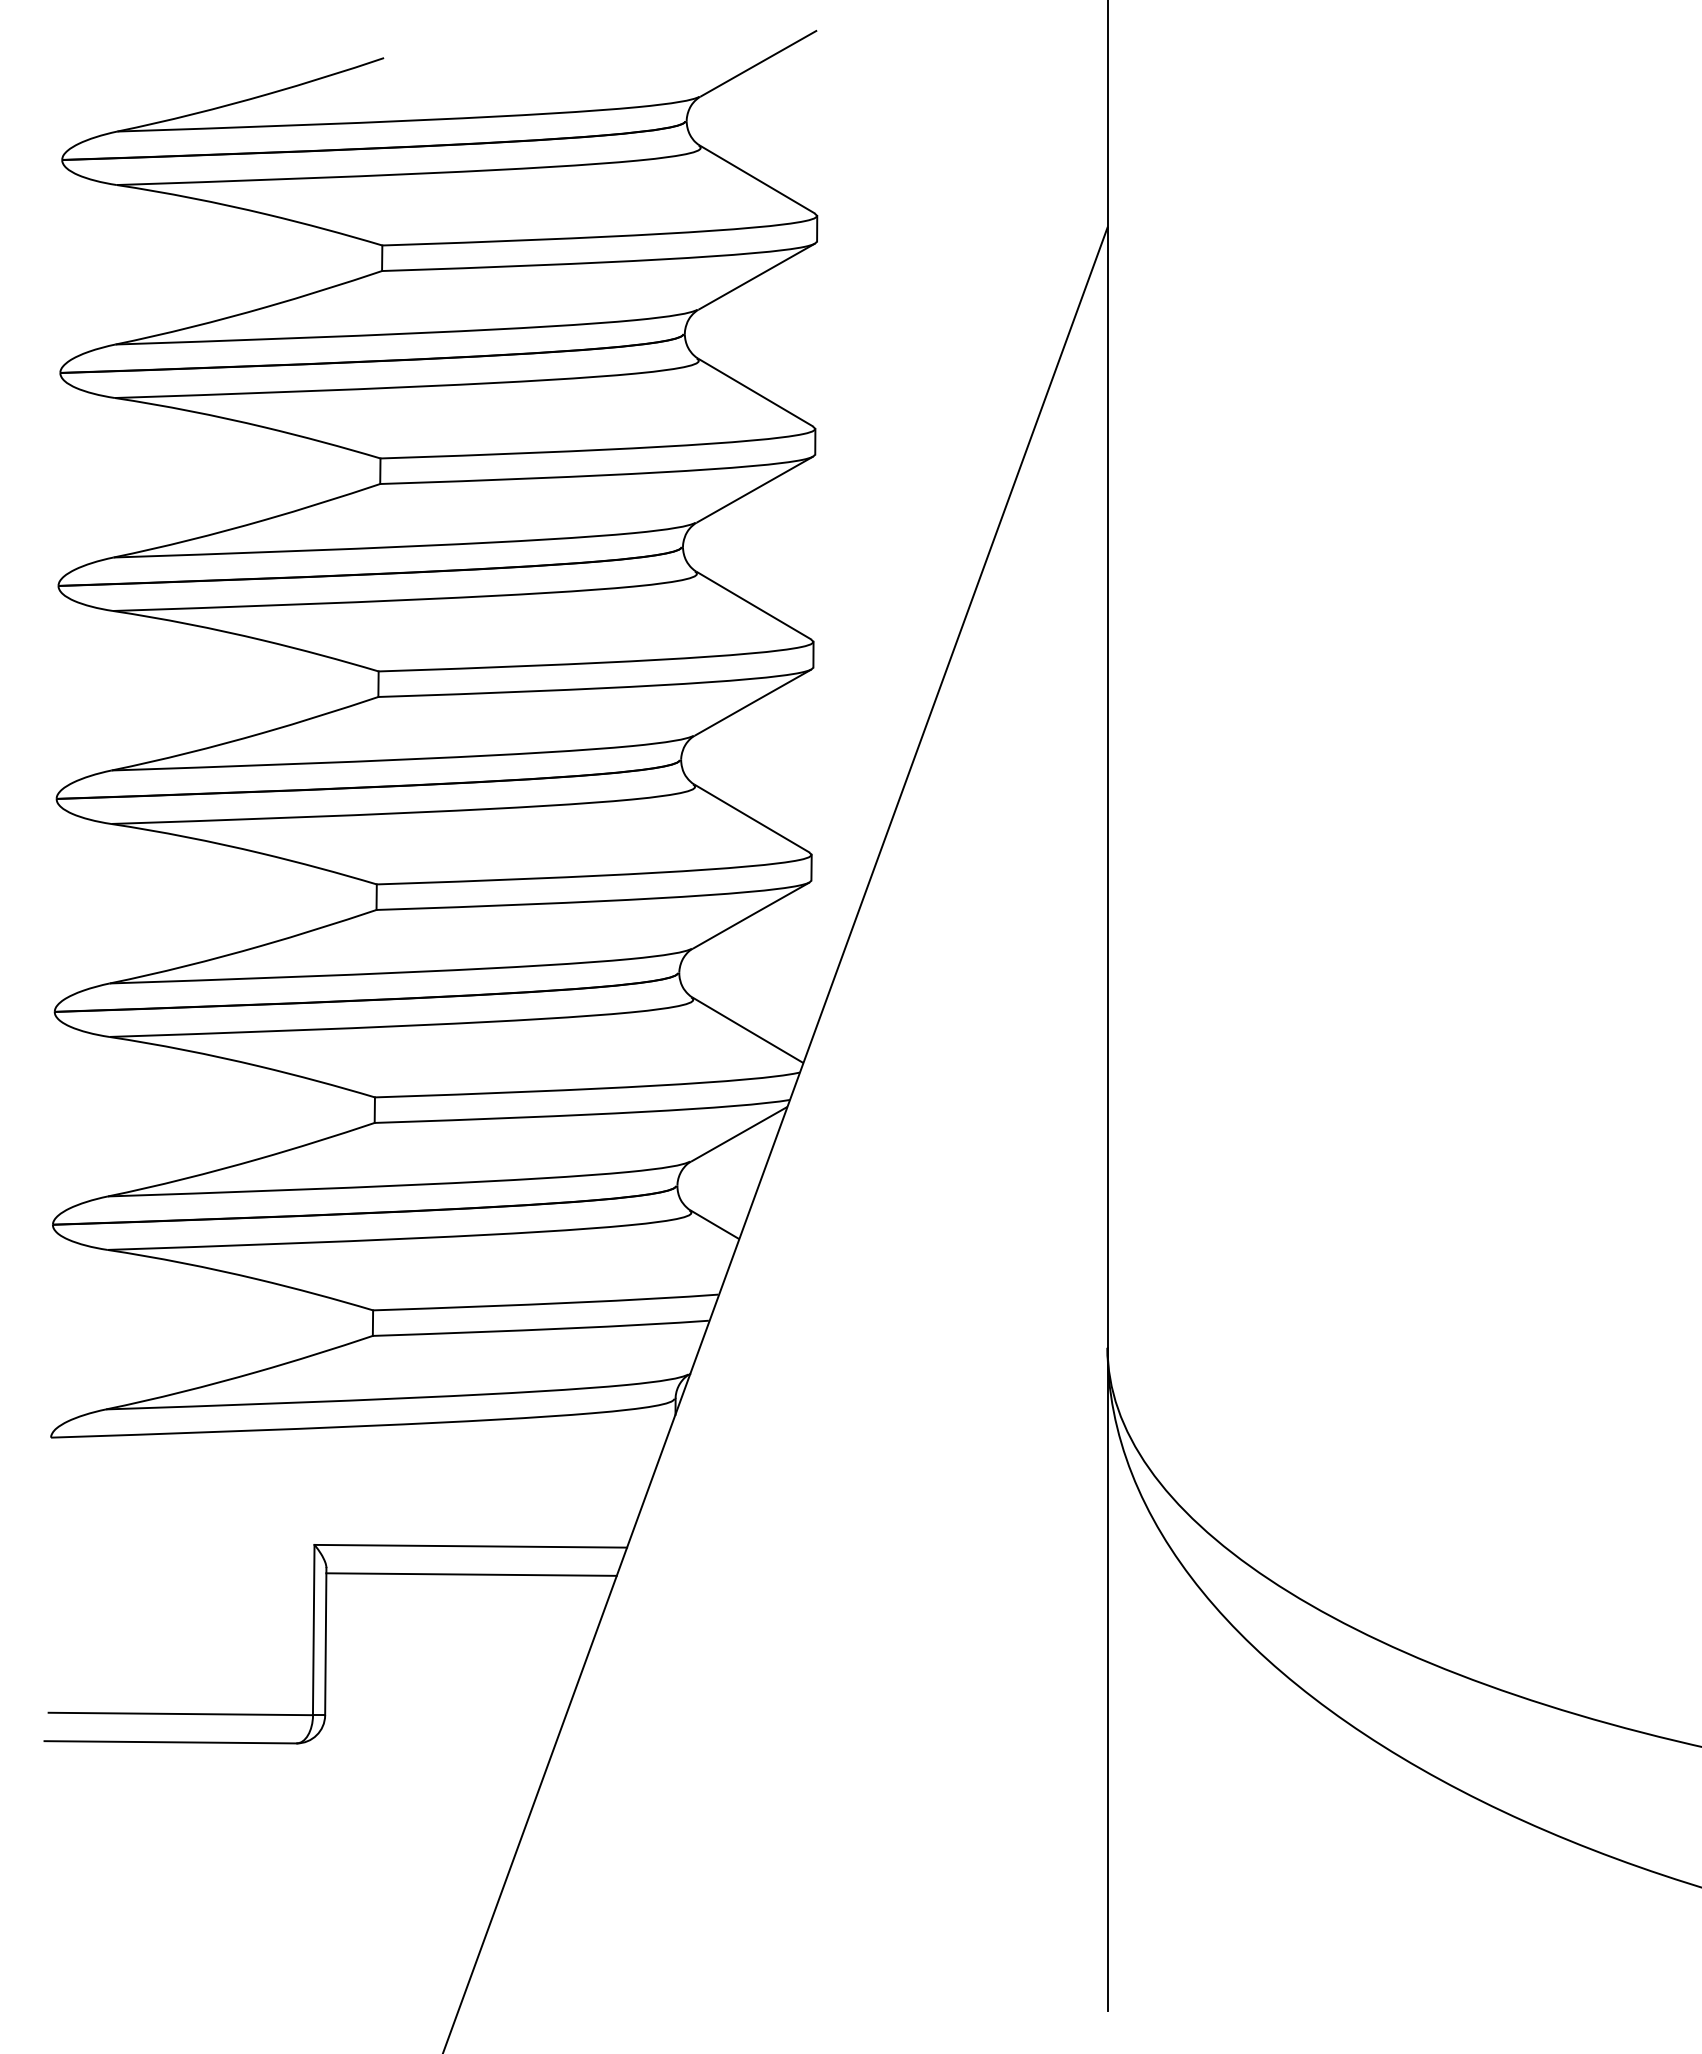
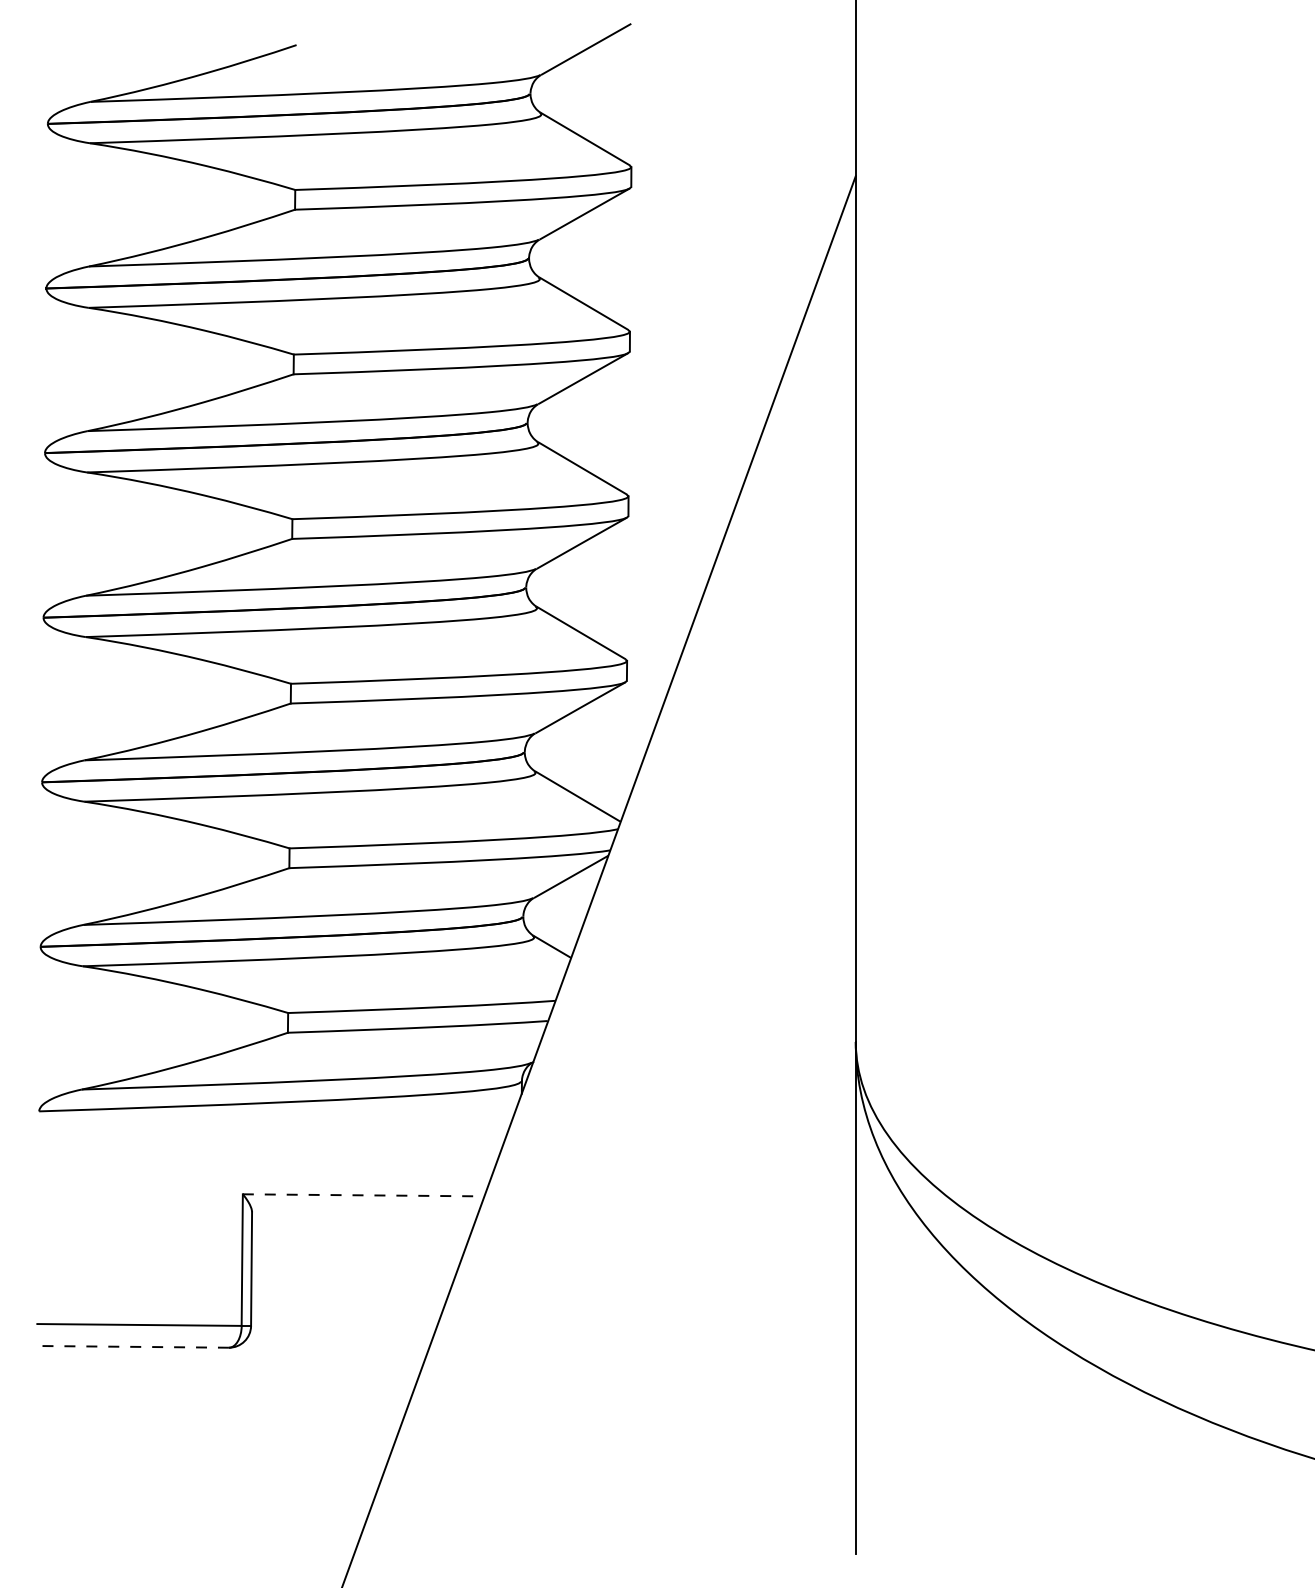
line: (471, 1546) -> (364, 1195), solid -> dashed
line: (471, 1574) -> (364, 1217), removed
line: (170, 1742) -> (131, 1347), solid -> dashed

